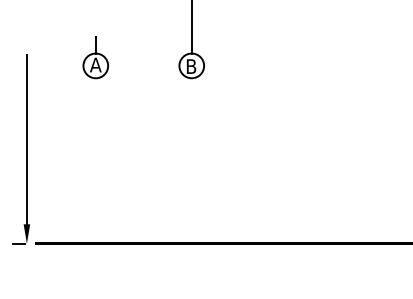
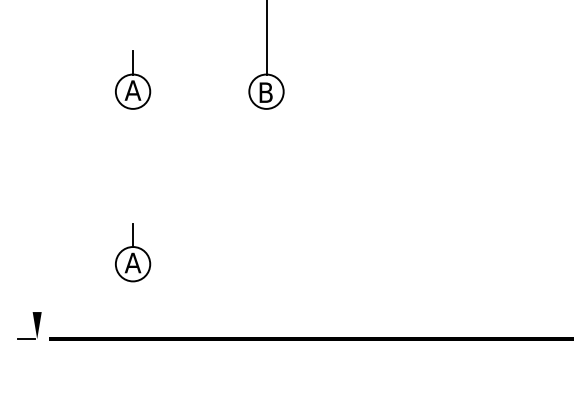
line: (26, 139) -> (36, 194), removed
part: (95, 181) -> (132, 252), added

